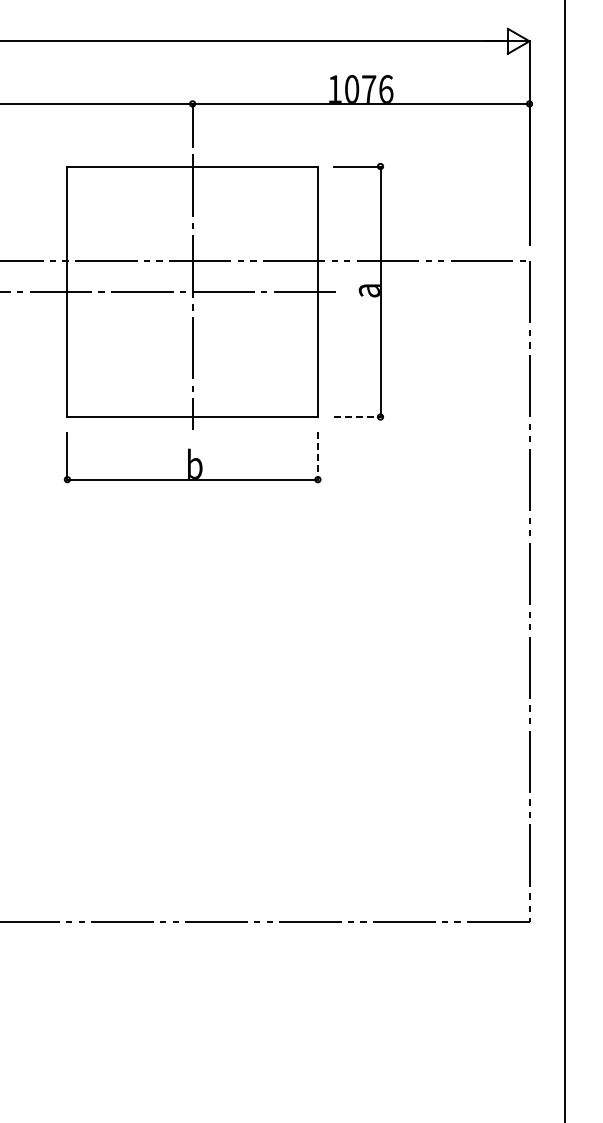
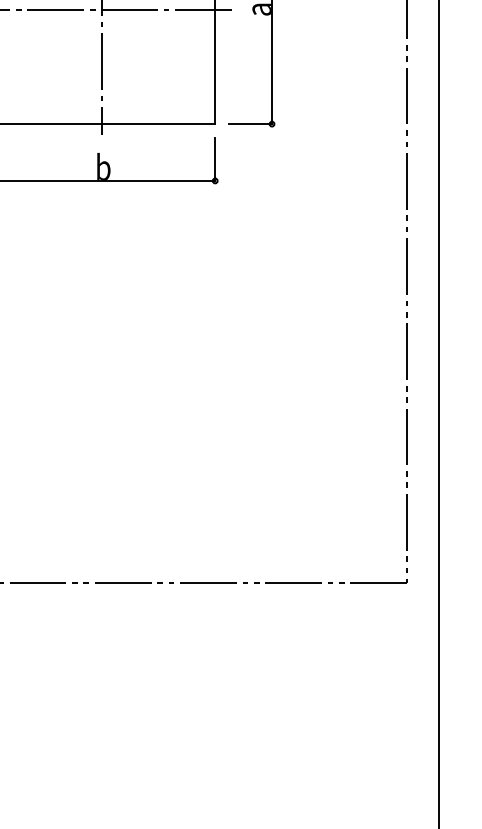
line: (357, 417) -> (251, 124), dashed -> solid
line: (317, 456) -> (214, 159), dashed -> solid

